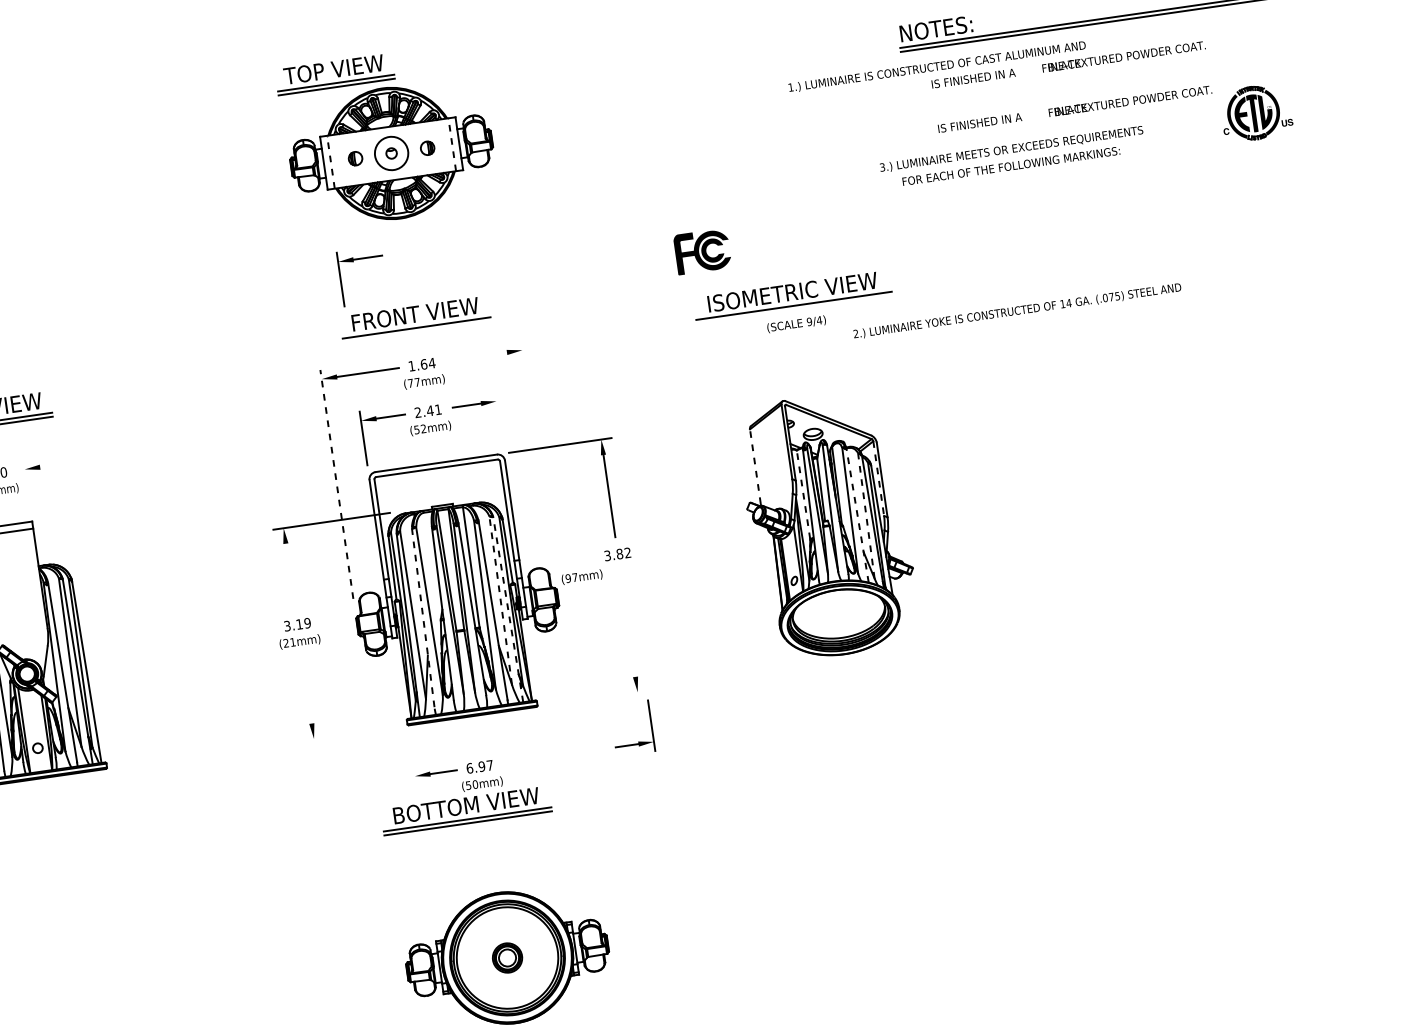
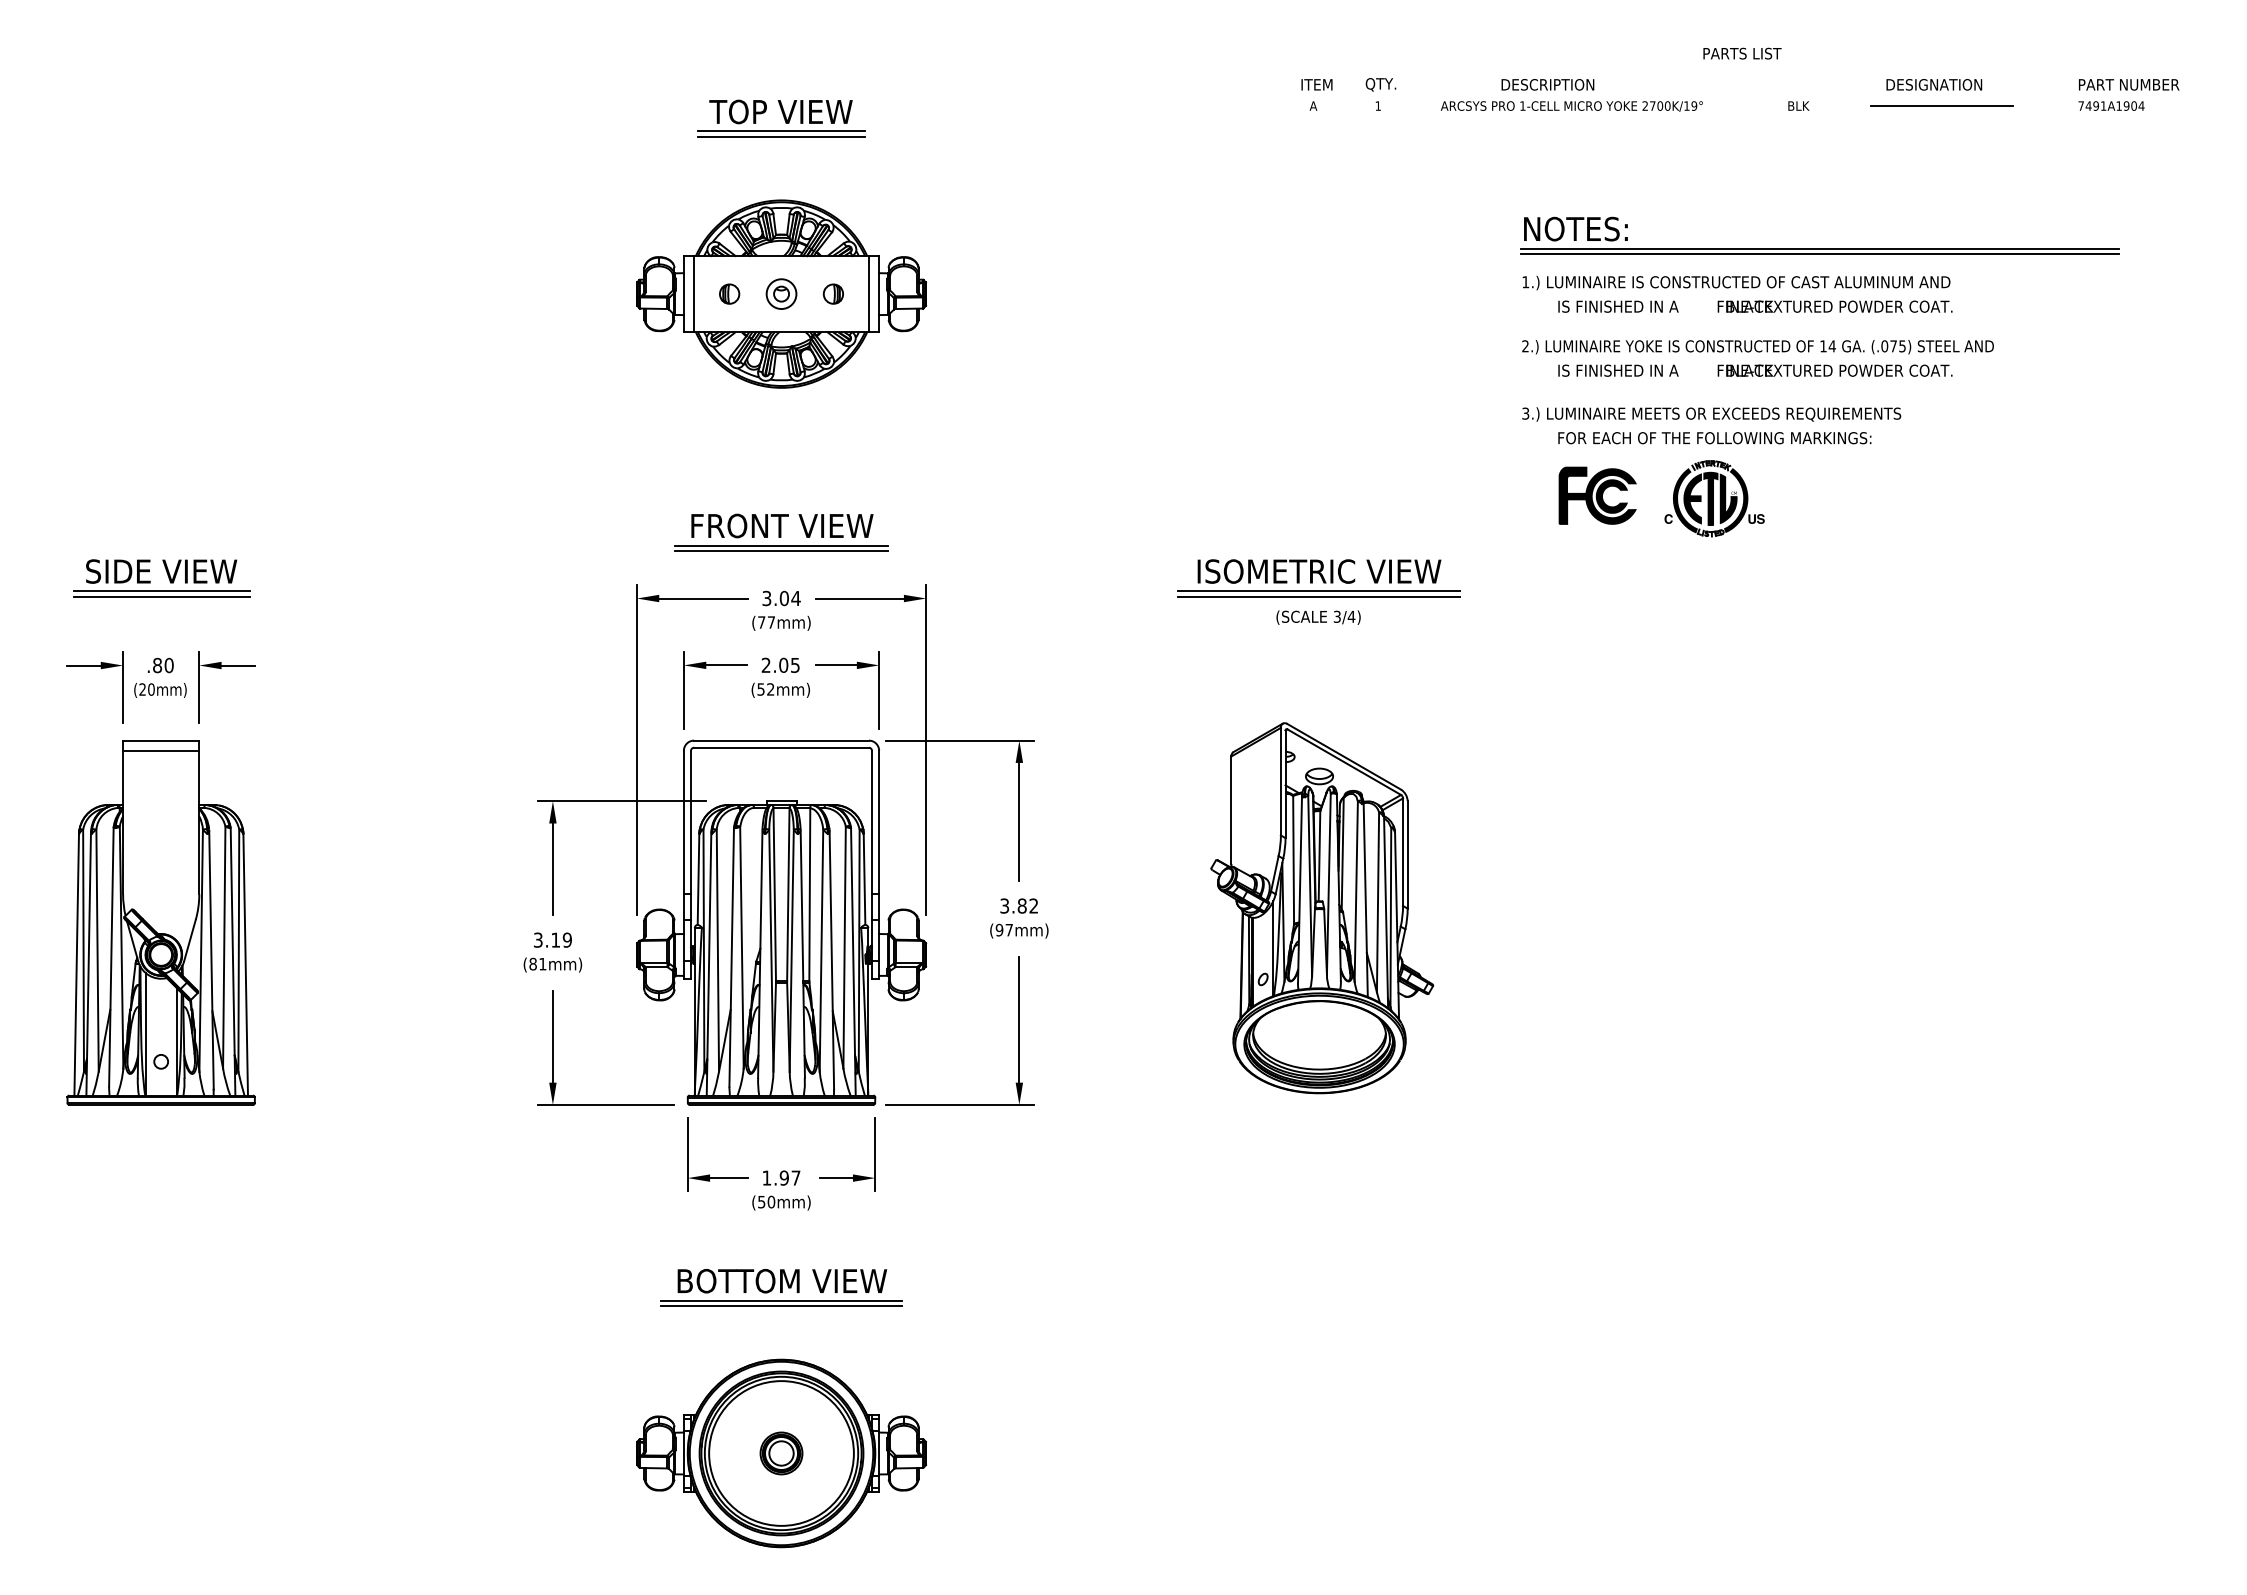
text: (937, 67) -> (1736, 283), moved
part: (334, 74) -> (781, 118), moved
part: (1256, 112) -> (1714, 498), moved
line: (451, 144) -> (868, 293), dashed -> solid
text: (1011, 149) -> (1711, 414), moved
circle: (391, 153) -> (781, 294), size x0.62
line: (331, 161) -> (694, 293), dashed -> solid
text: (1011, 166) -> (1714, 438), moved
part: (702, 251) -> (1597, 495), moved
part: (354, 261) -> (706, 439), removed
line: (794, 309) -> (1318, 596), added
text: (1017, 311) -> (1757, 347), moved
text: (808, 321) -> (1336, 616), 9/4) -> 3/4)
line: (416, 332) -> (780, 551), added
line: (478, 356) -> (863, 598), added
text: (417, 365) -> (775, 598), 1.64 -> 3.04
text: (433, 409) -> (788, 664), 2.41 -> 2.05
line: (499, 418) -> (879, 690), added
line: (537, 455) -> (926, 750), added
line: (51, 465) -> (238, 665), added
line: (755, 466) -> (1231, 810), dashed -> solid
line: (879, 478) -> (1403, 852), dashed -> solid
line: (27, 484) -> (199, 687), added
line: (336, 484) -> (636, 750), dashed -> solid
line: (803, 494) -> (1293, 859), dashed -> solid
line: (857, 515) -> (1365, 900), dashed -> solid
line: (866, 515) -> (1378, 902), dashed -> solid
line: (289, 572) -> (552, 865), added
text: (582, 576) -> (1019, 930), moved
line: (500, 600) -> (844, 947), dashed -> solid
line: (508, 609) -> (853, 961), dashed -> solid
line: (423, 618) -> (731, 957), dashed -> solid
line: (629, 635) -> (1019, 1023), added
text: (285, 643) -> (532, 964), (21mm) -> (81mm)
line: (307, 694) -> (552, 1040), added
line: (596, 698) -> (959, 1104), added
line: (350, 733) -> (605, 1104), added
part: (638, 741) -> (853, 1174), moved
line: (412, 759) -> (687, 1154), added
text: (469, 768) -> (766, 1177), 6.97 -> 1.97
part: (466, 810) -> (781, 1287), moved

